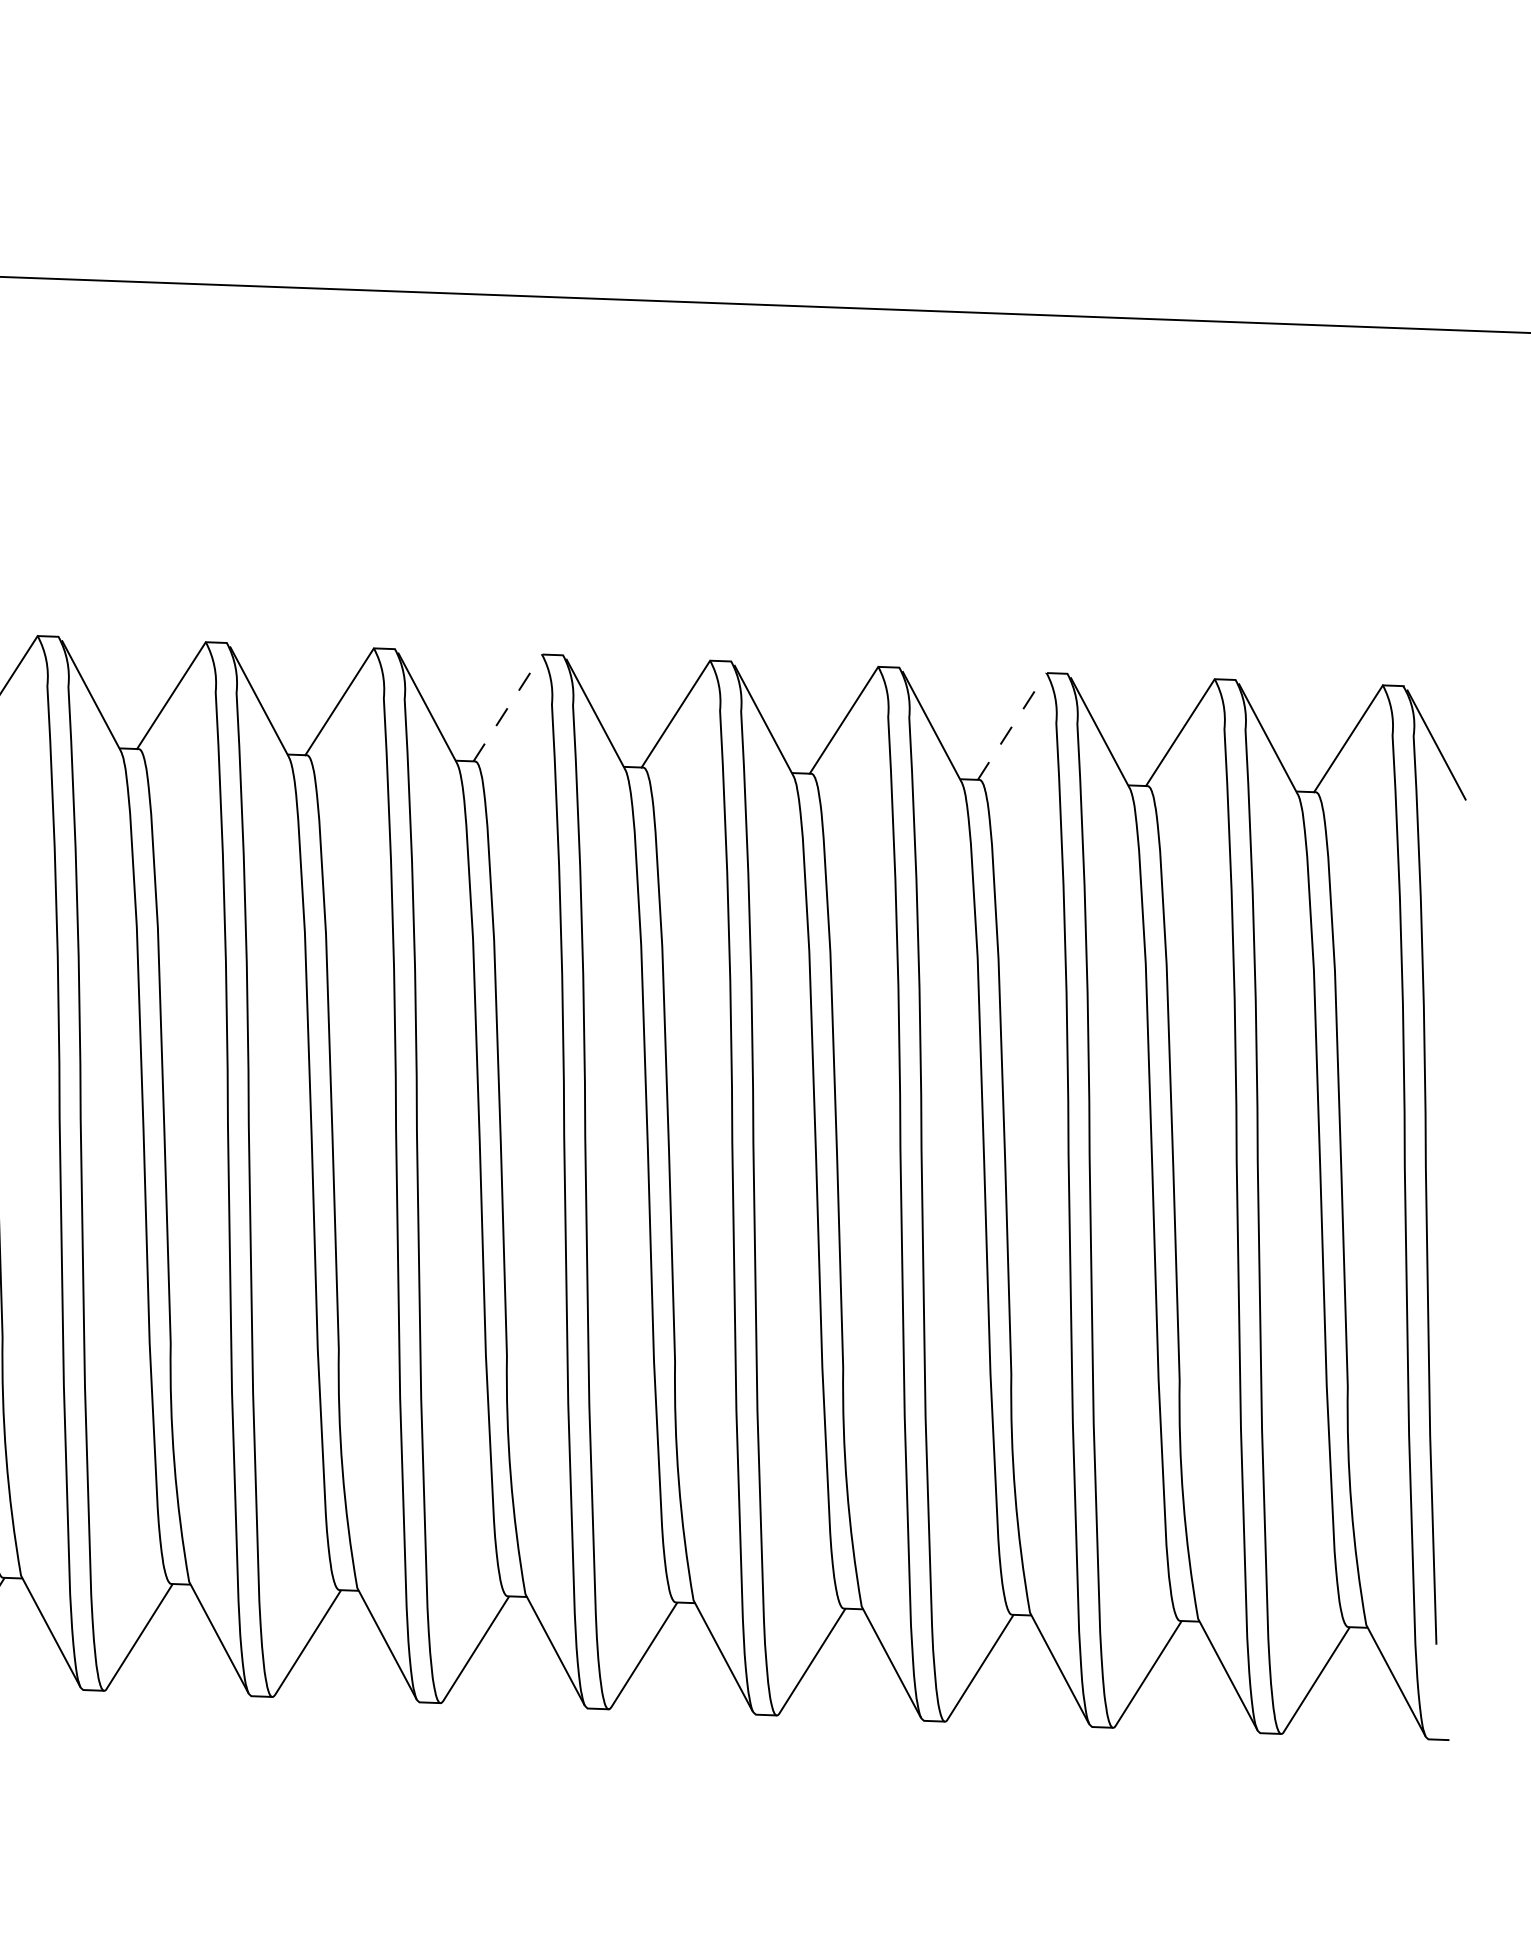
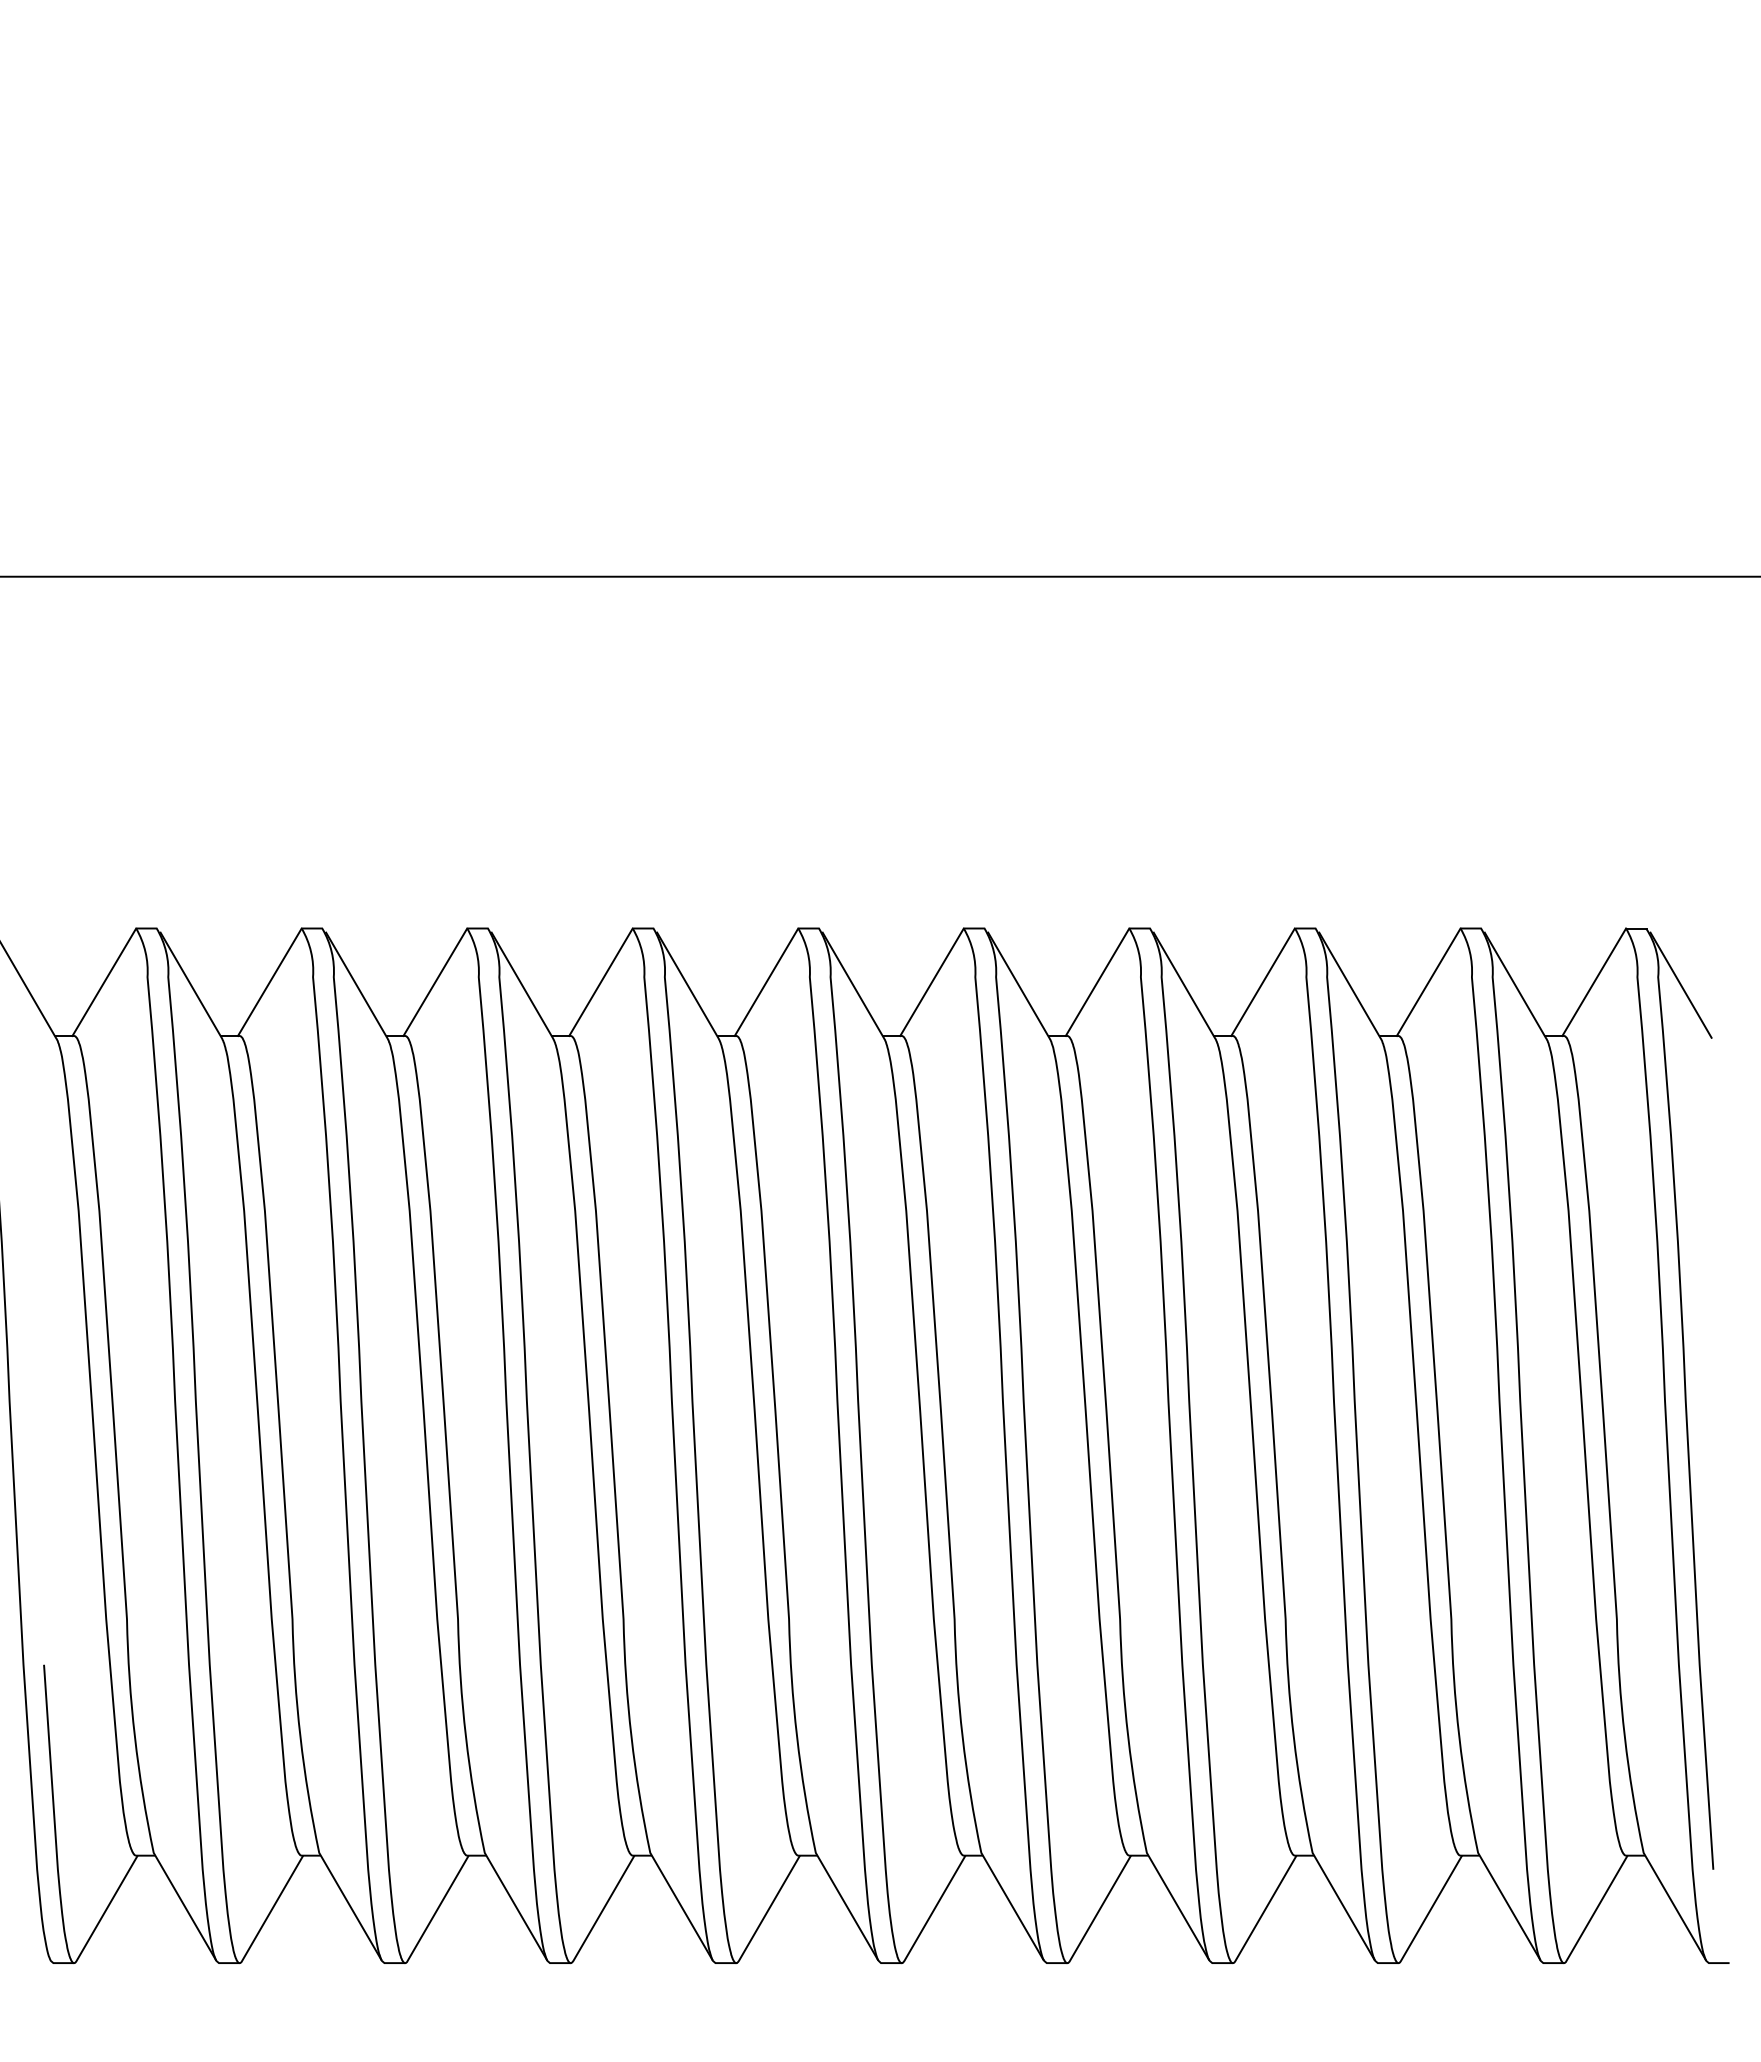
line: (507, 707) -> (766, 981), dashed -> solid
line: (1012, 725) -> (1263, 981), dashed -> solid

